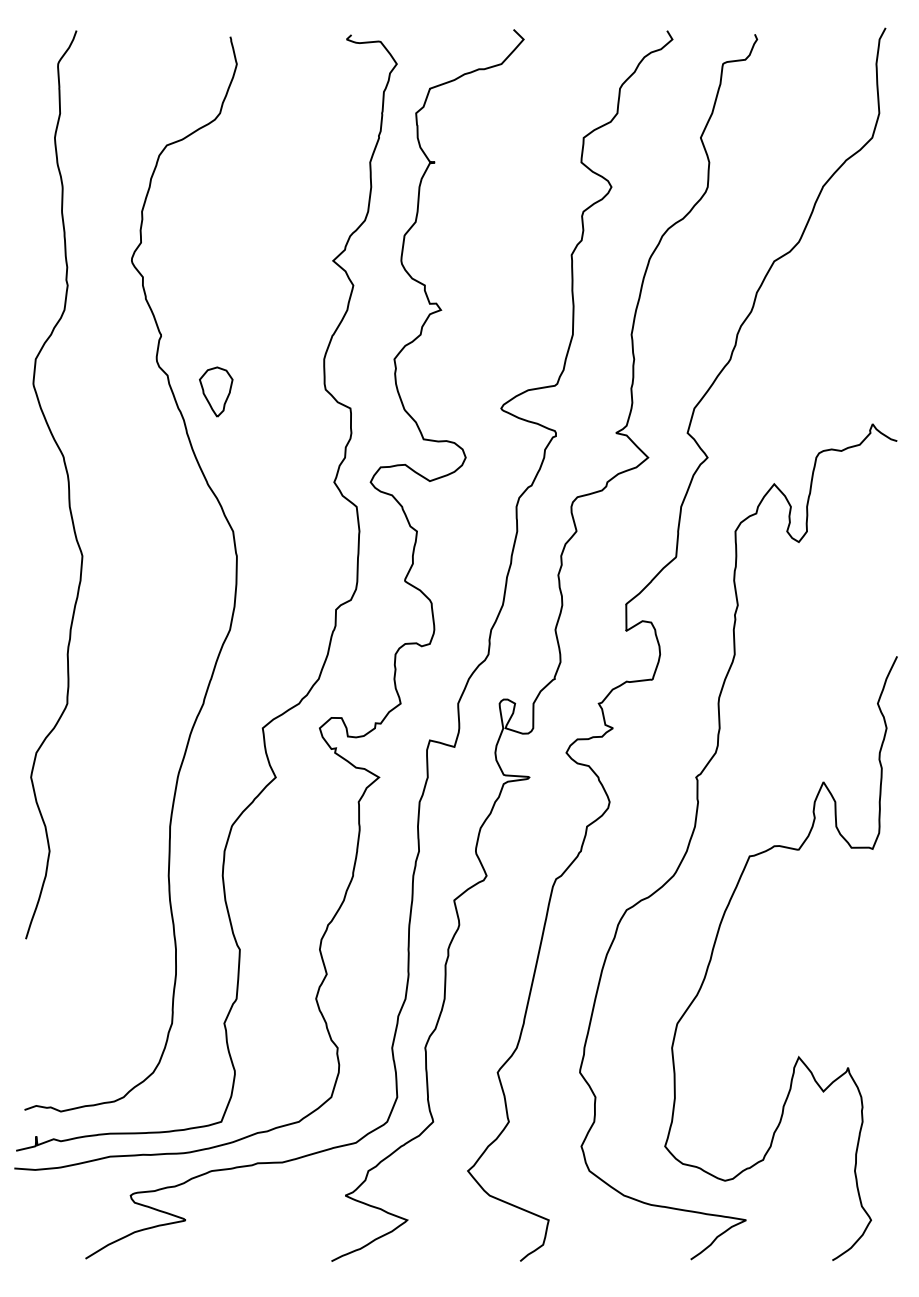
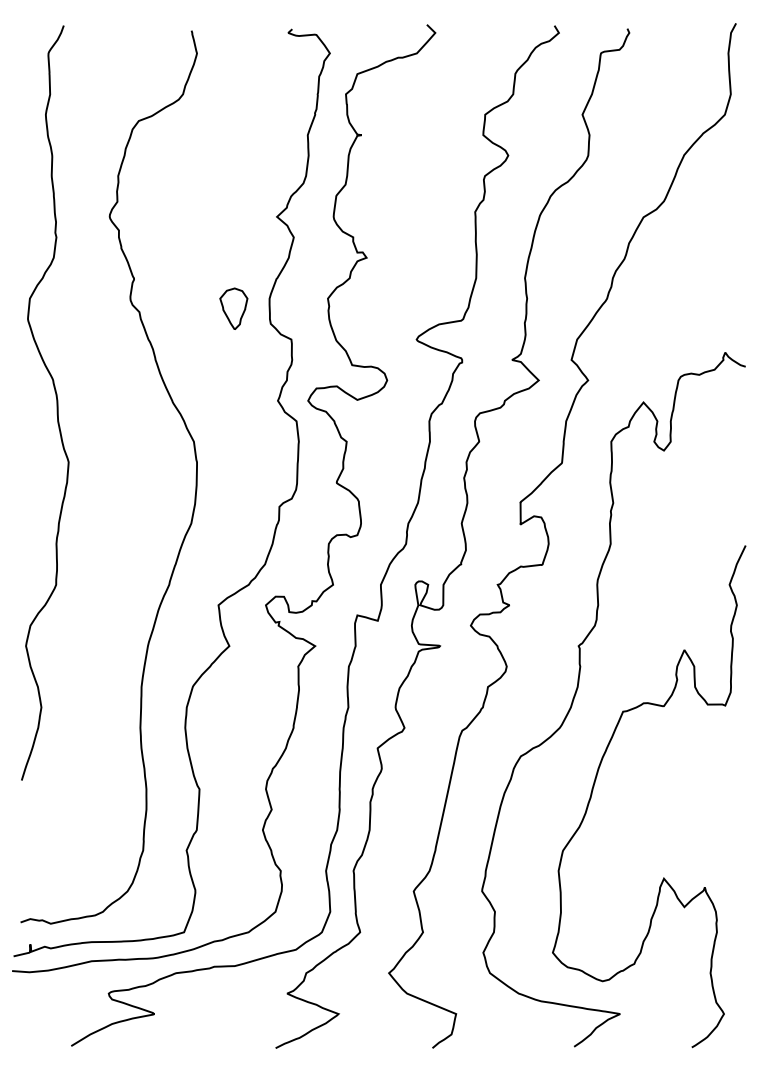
part: (215, 391) -> (233, 308), moved

